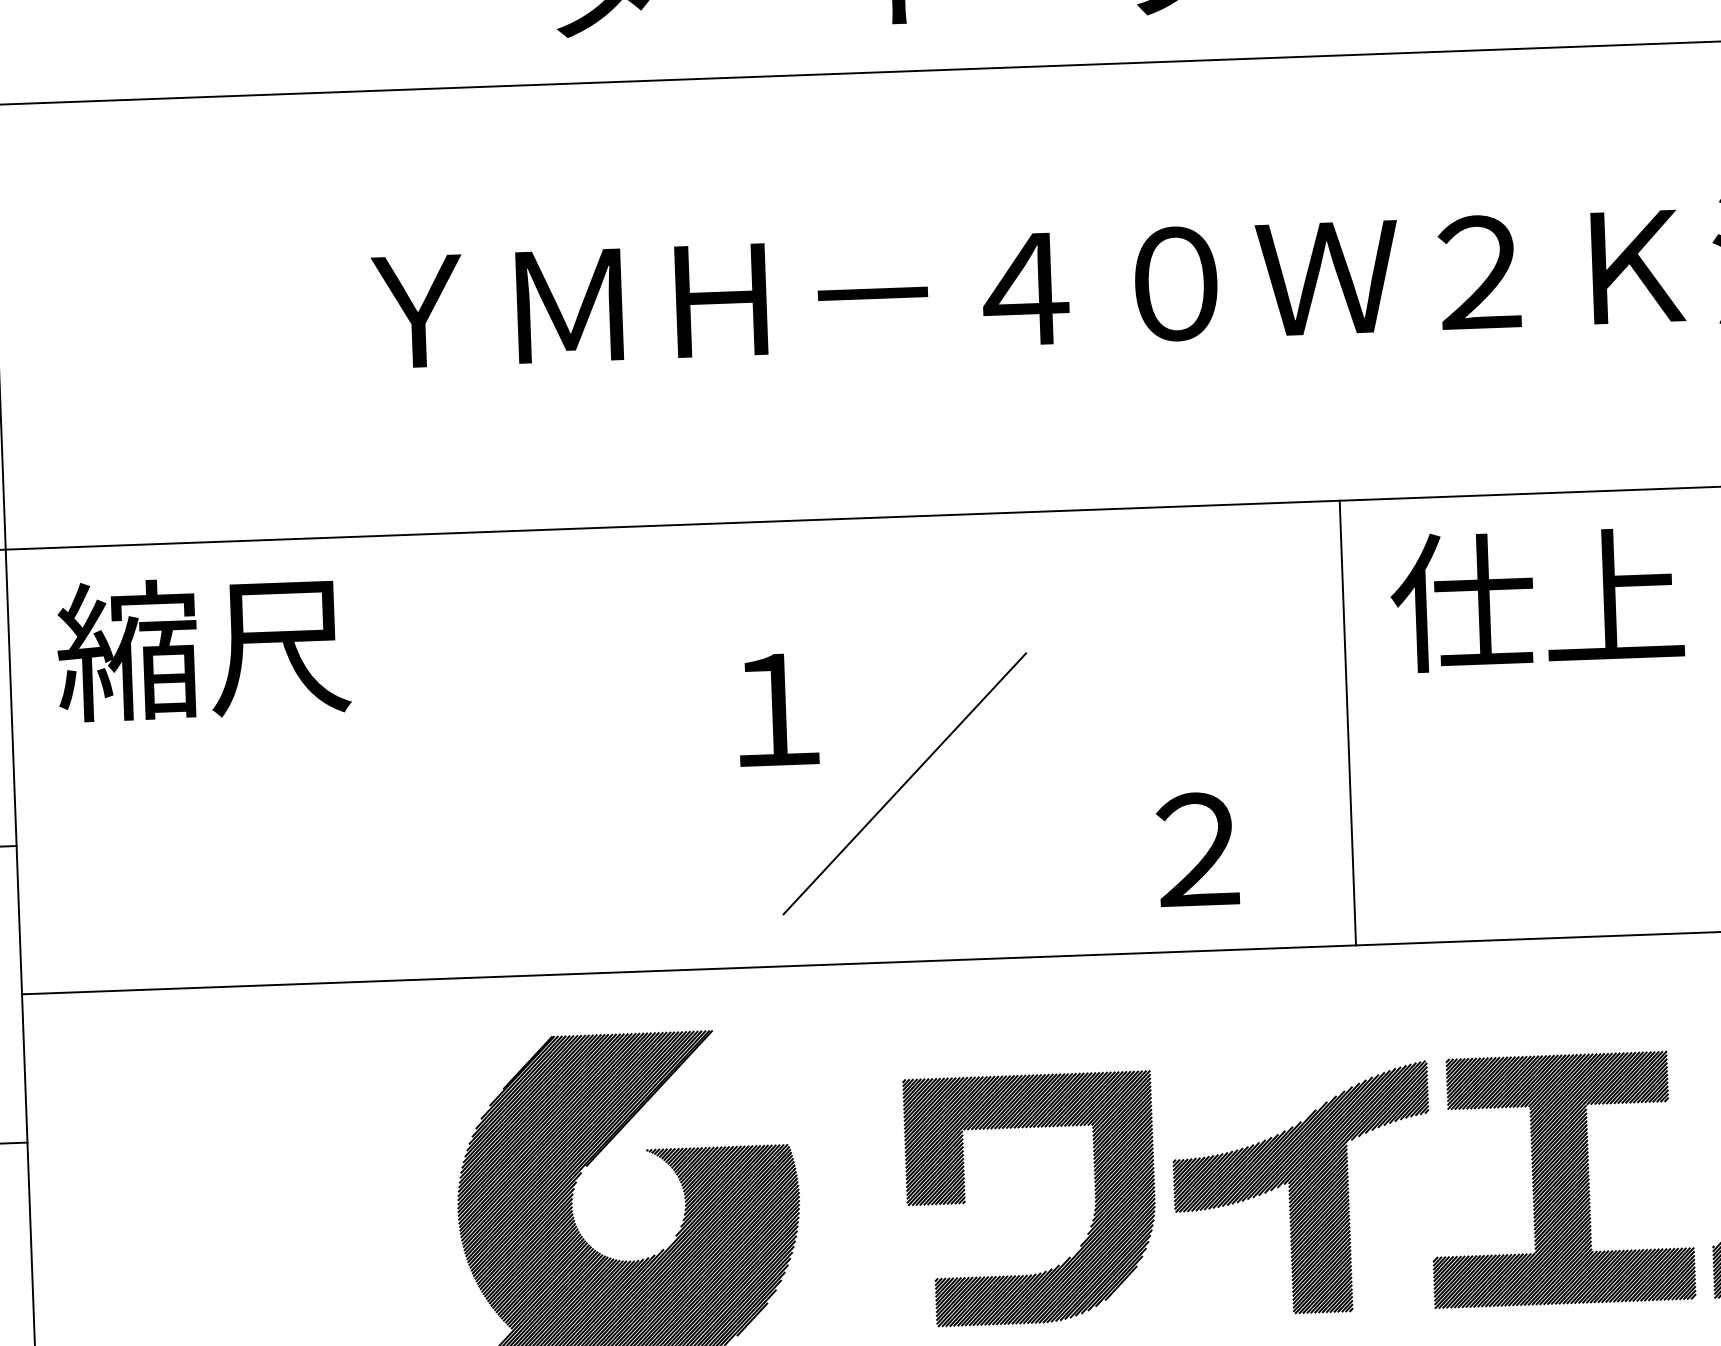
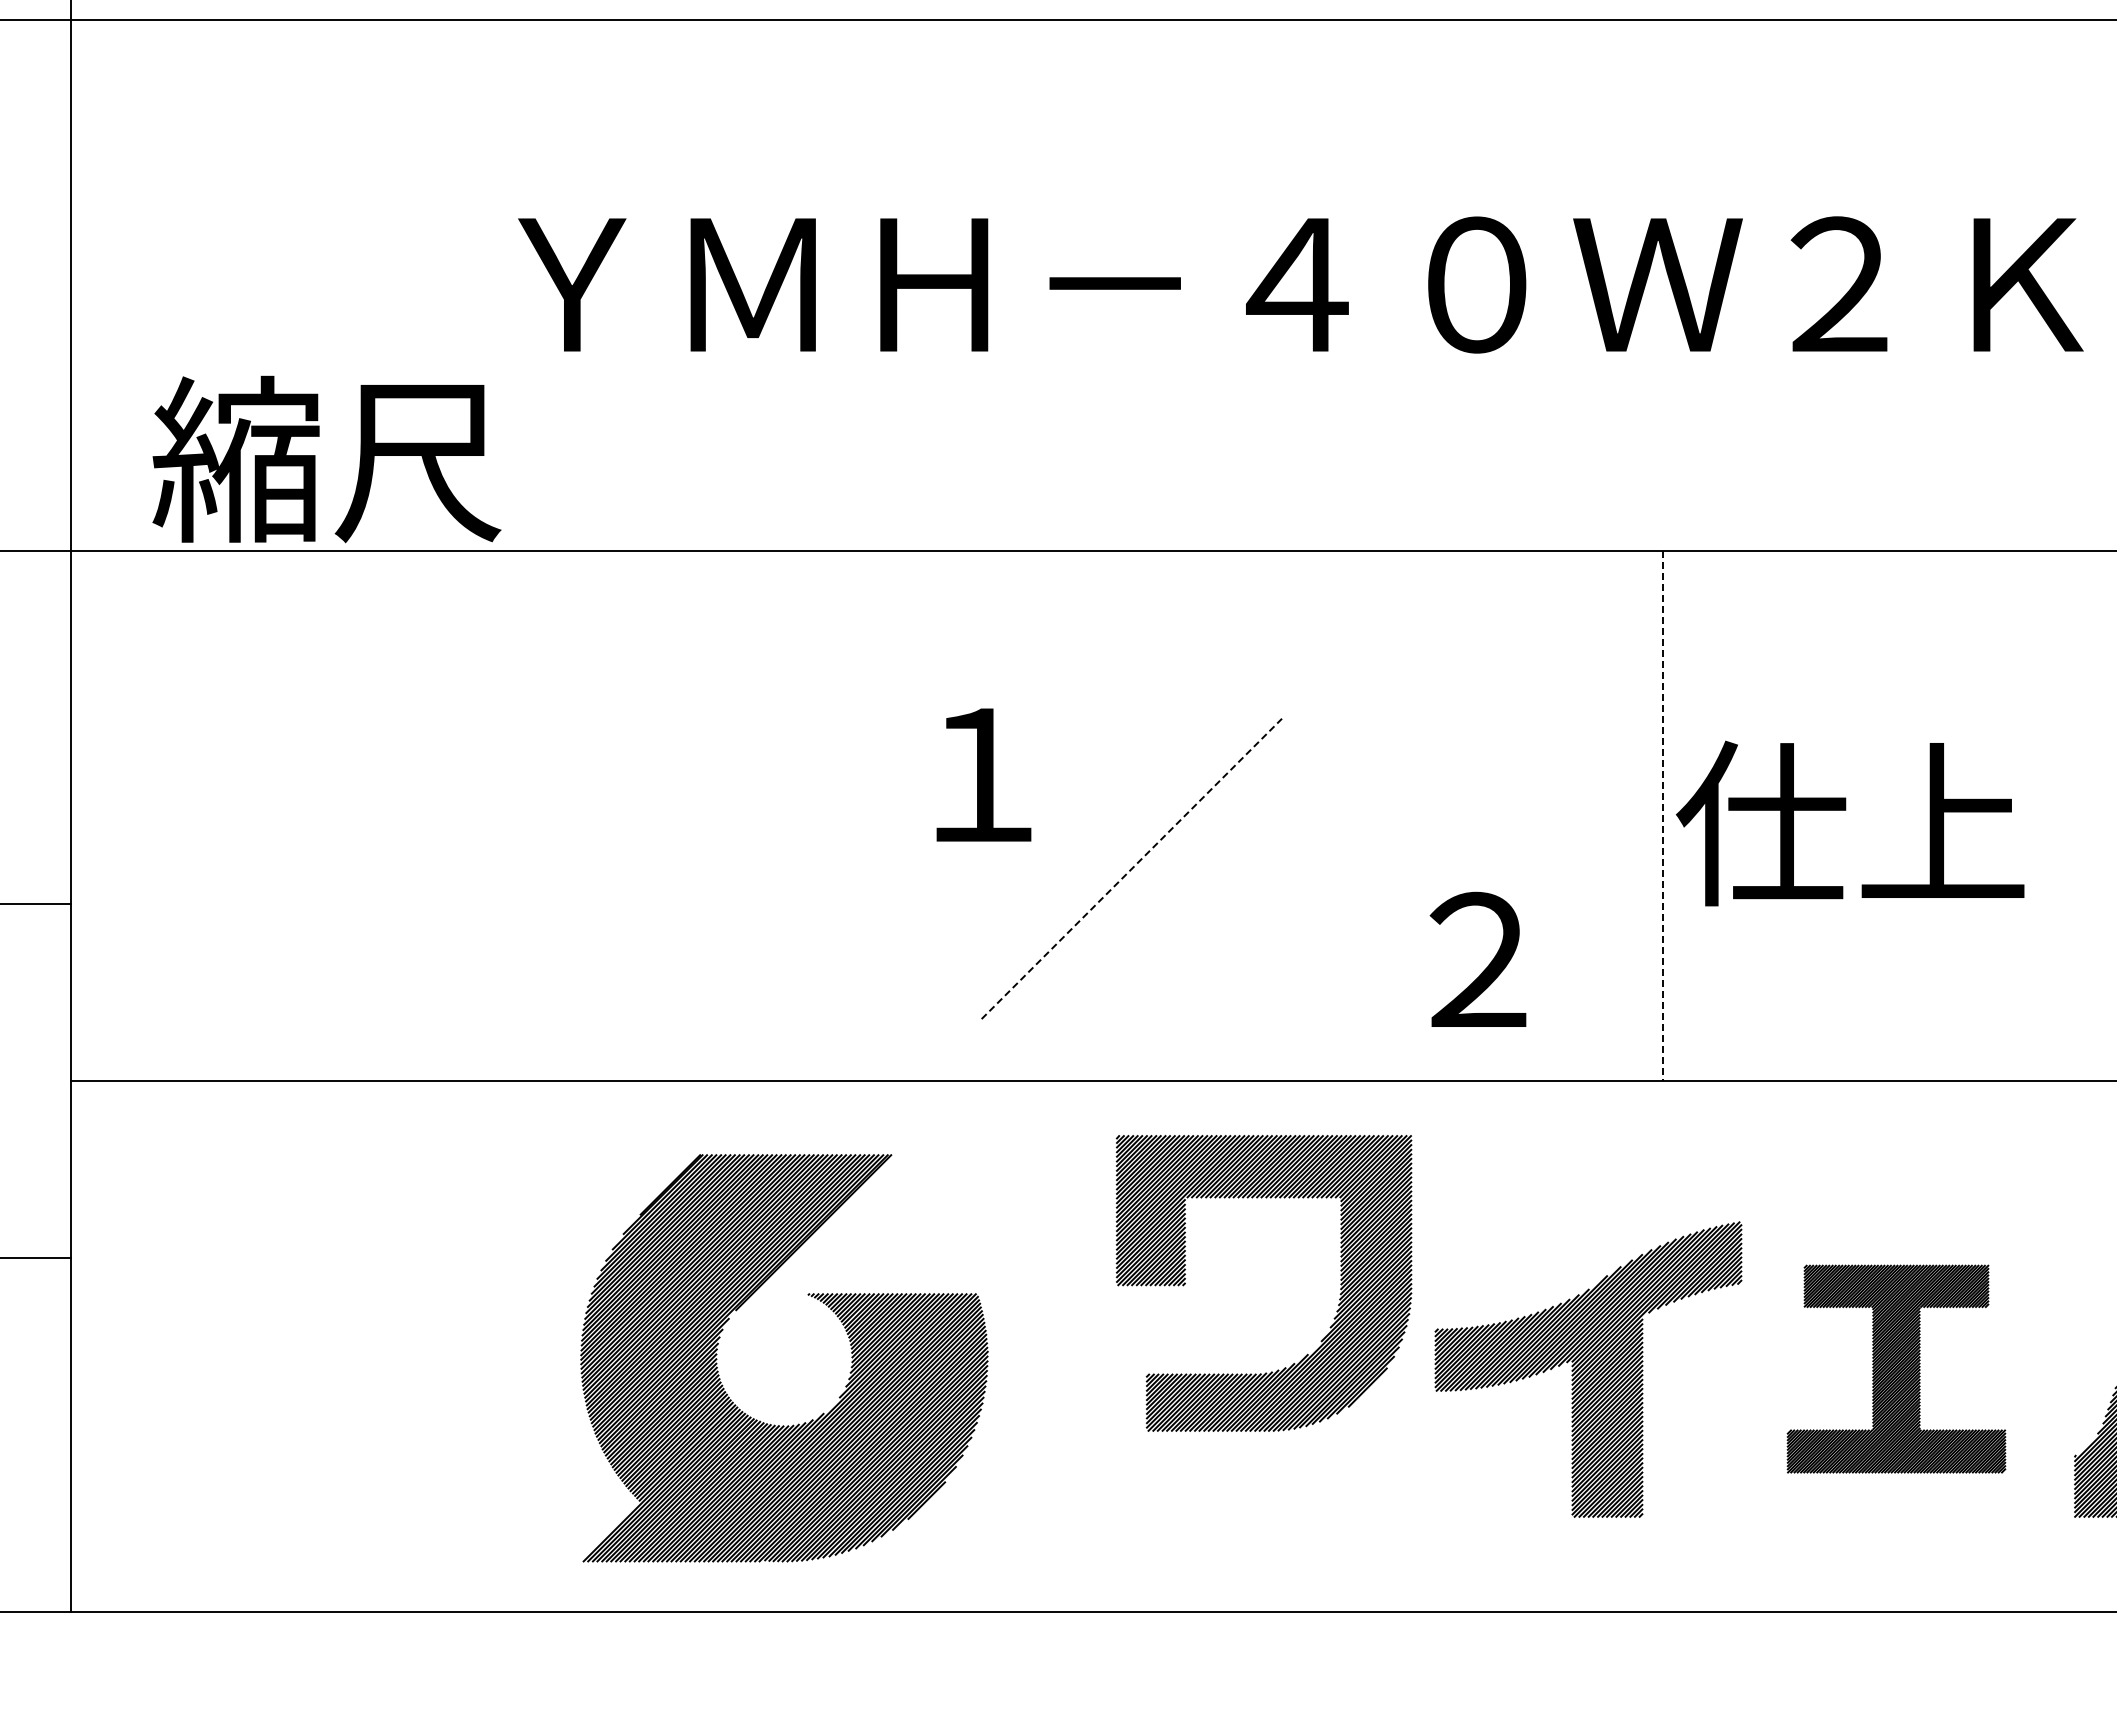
text: (1537, 599) -> (1850, 823), moved
text: (203, 648) -> (326, 459), moved
line: (1347, 723) -> (1662, 816), solid -> dashed
line: (905, 783) -> (1132, 868), solid -> dashed
part: (1560, 1178) -> (1896, 1368), size x0.7
part: (1094, 1206) -> (1339, 1294), moved

